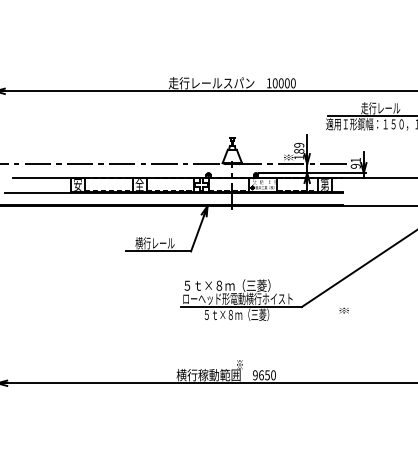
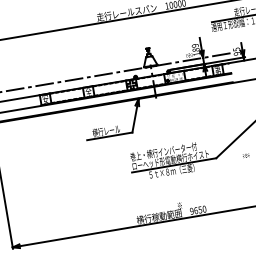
text: (355, 159) -> (236, 49), 91 -> 95
text: (229, 285) -> (163, 151), ５ｔ×８ｍ（三菱） -> 巻上・横行インバーター付

